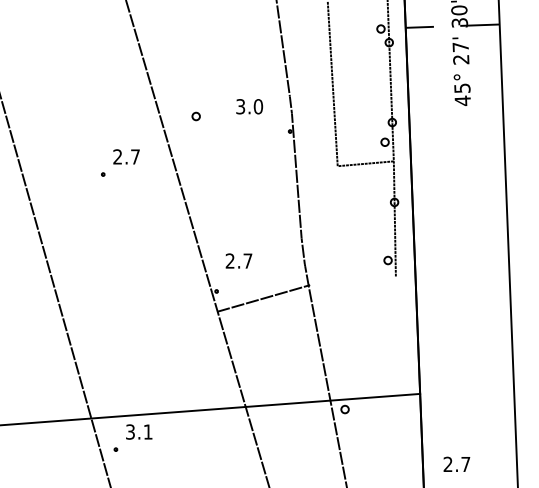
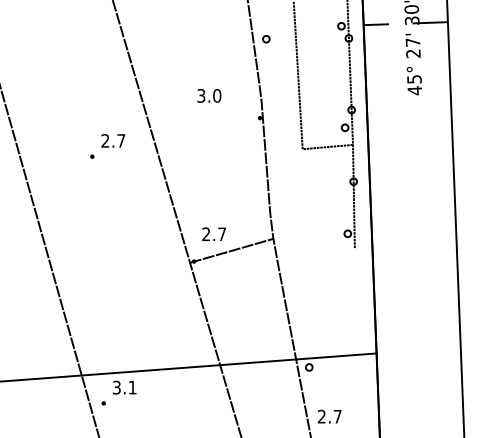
text: (249, 106) -> (209, 95), moved
part: (195, 116) -> (265, 39), moved
line: (263, 298) -> (231, 250), moved
text: (456, 463) -> (329, 415), moved

